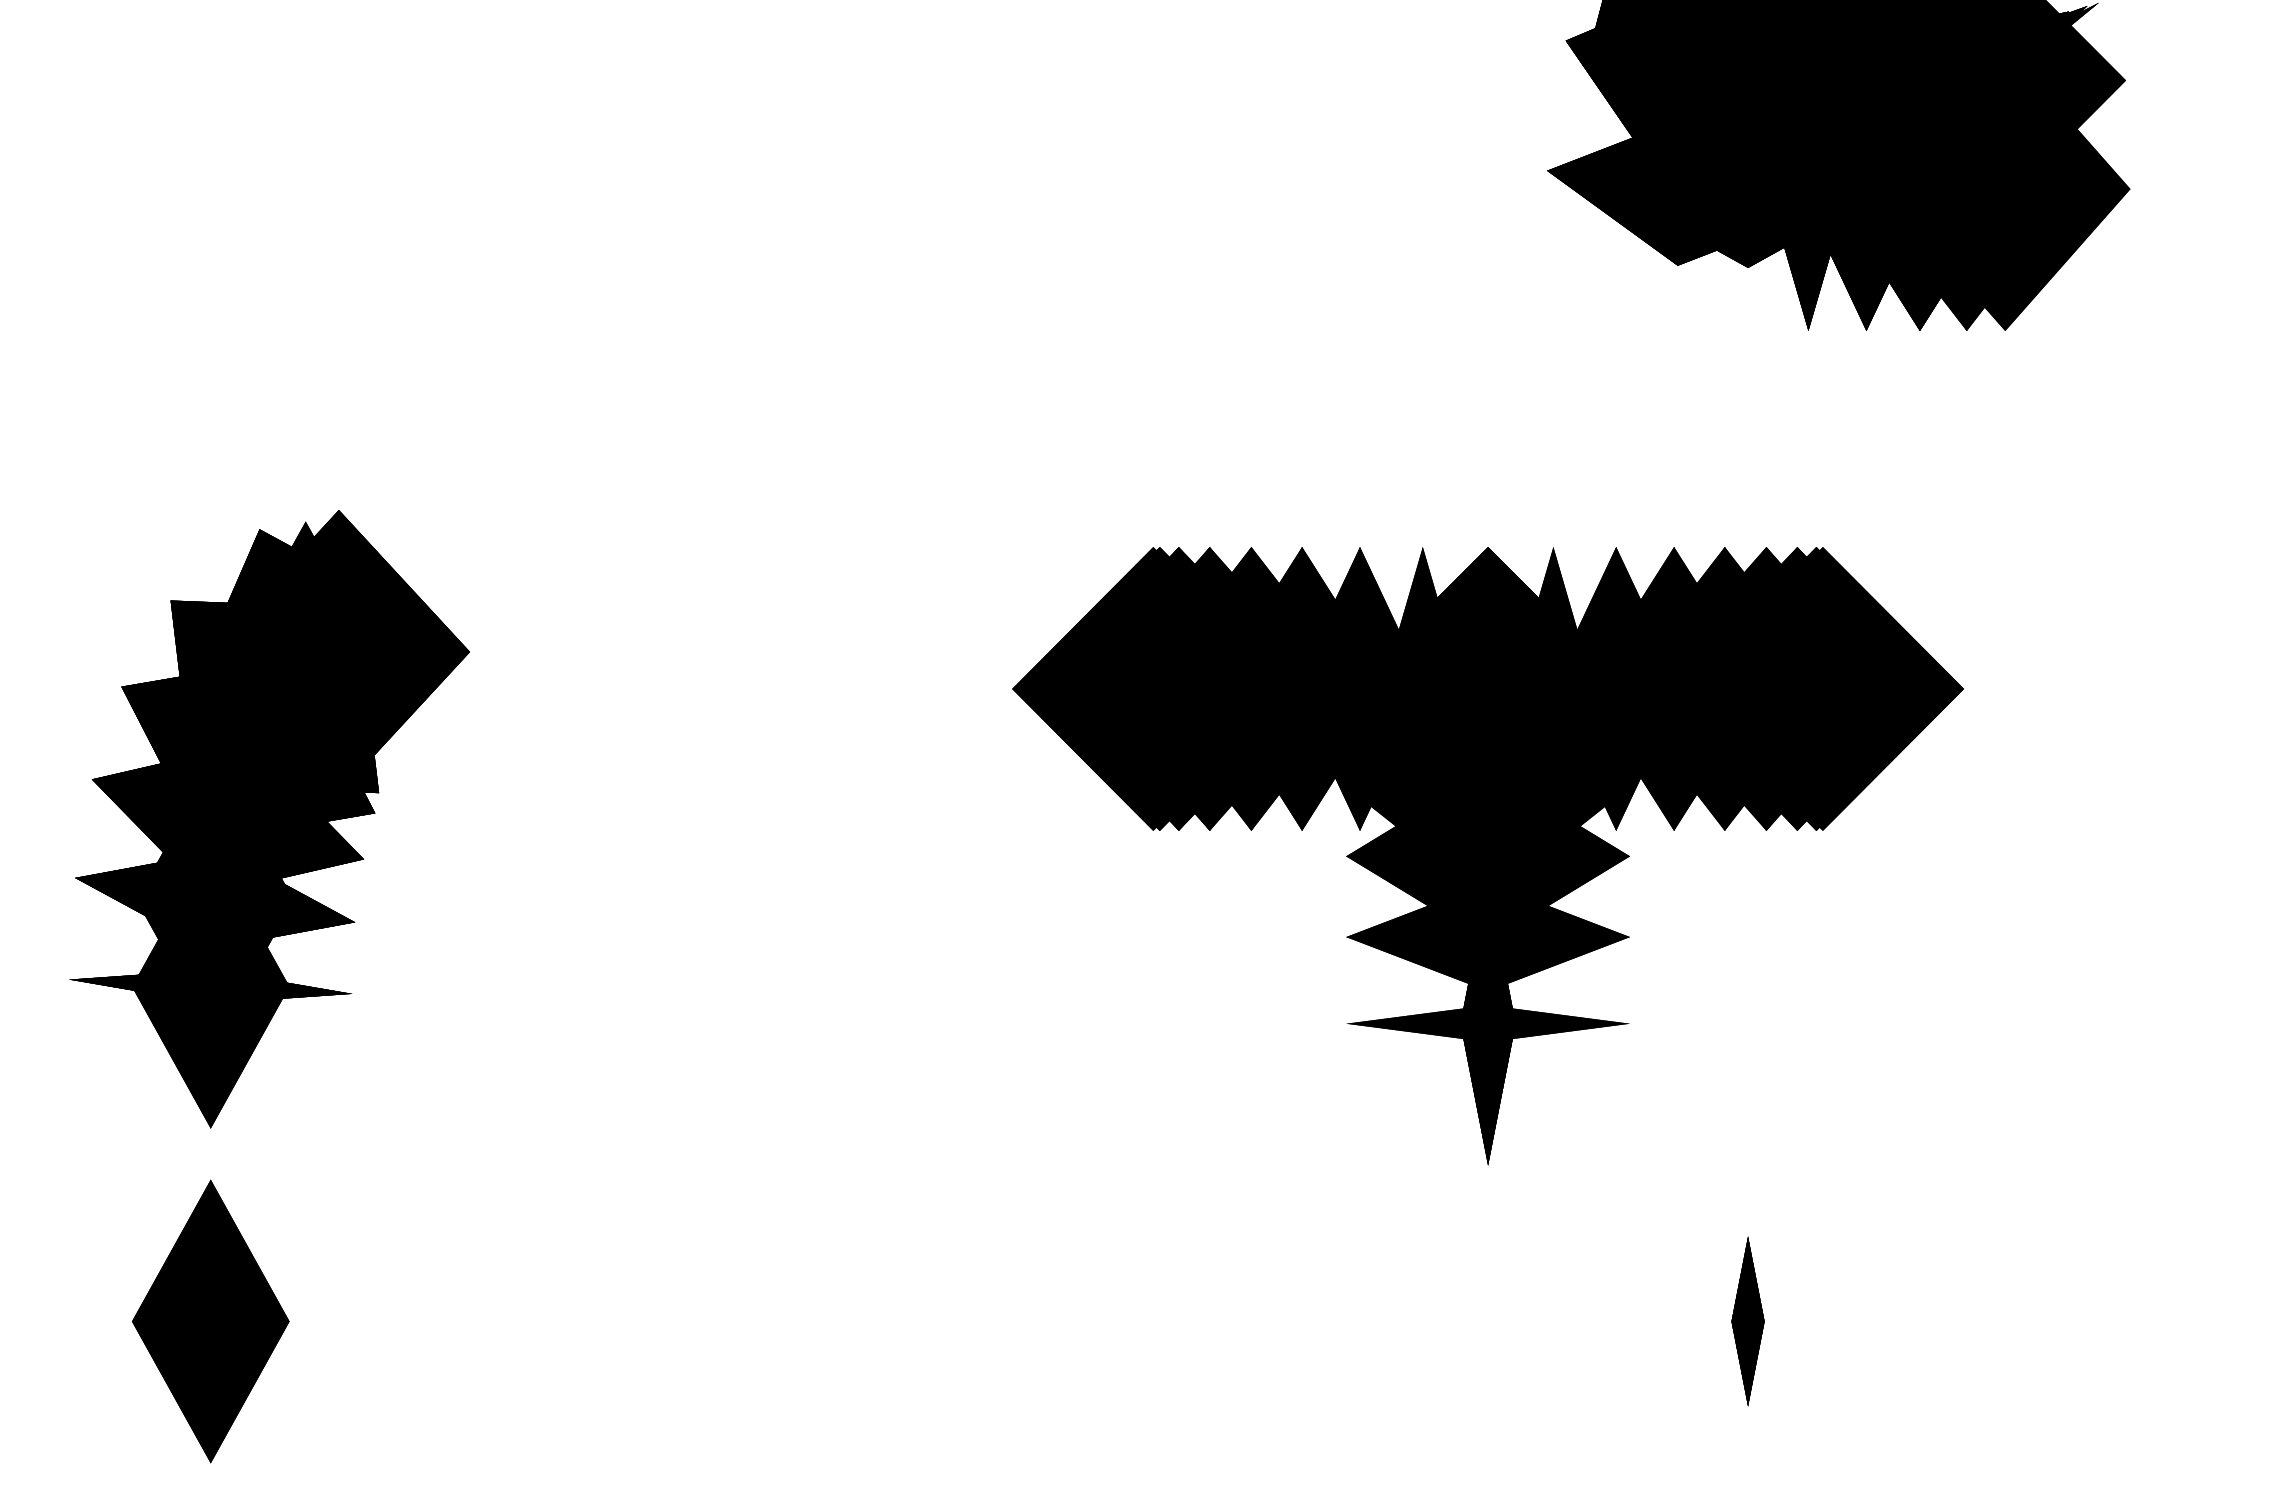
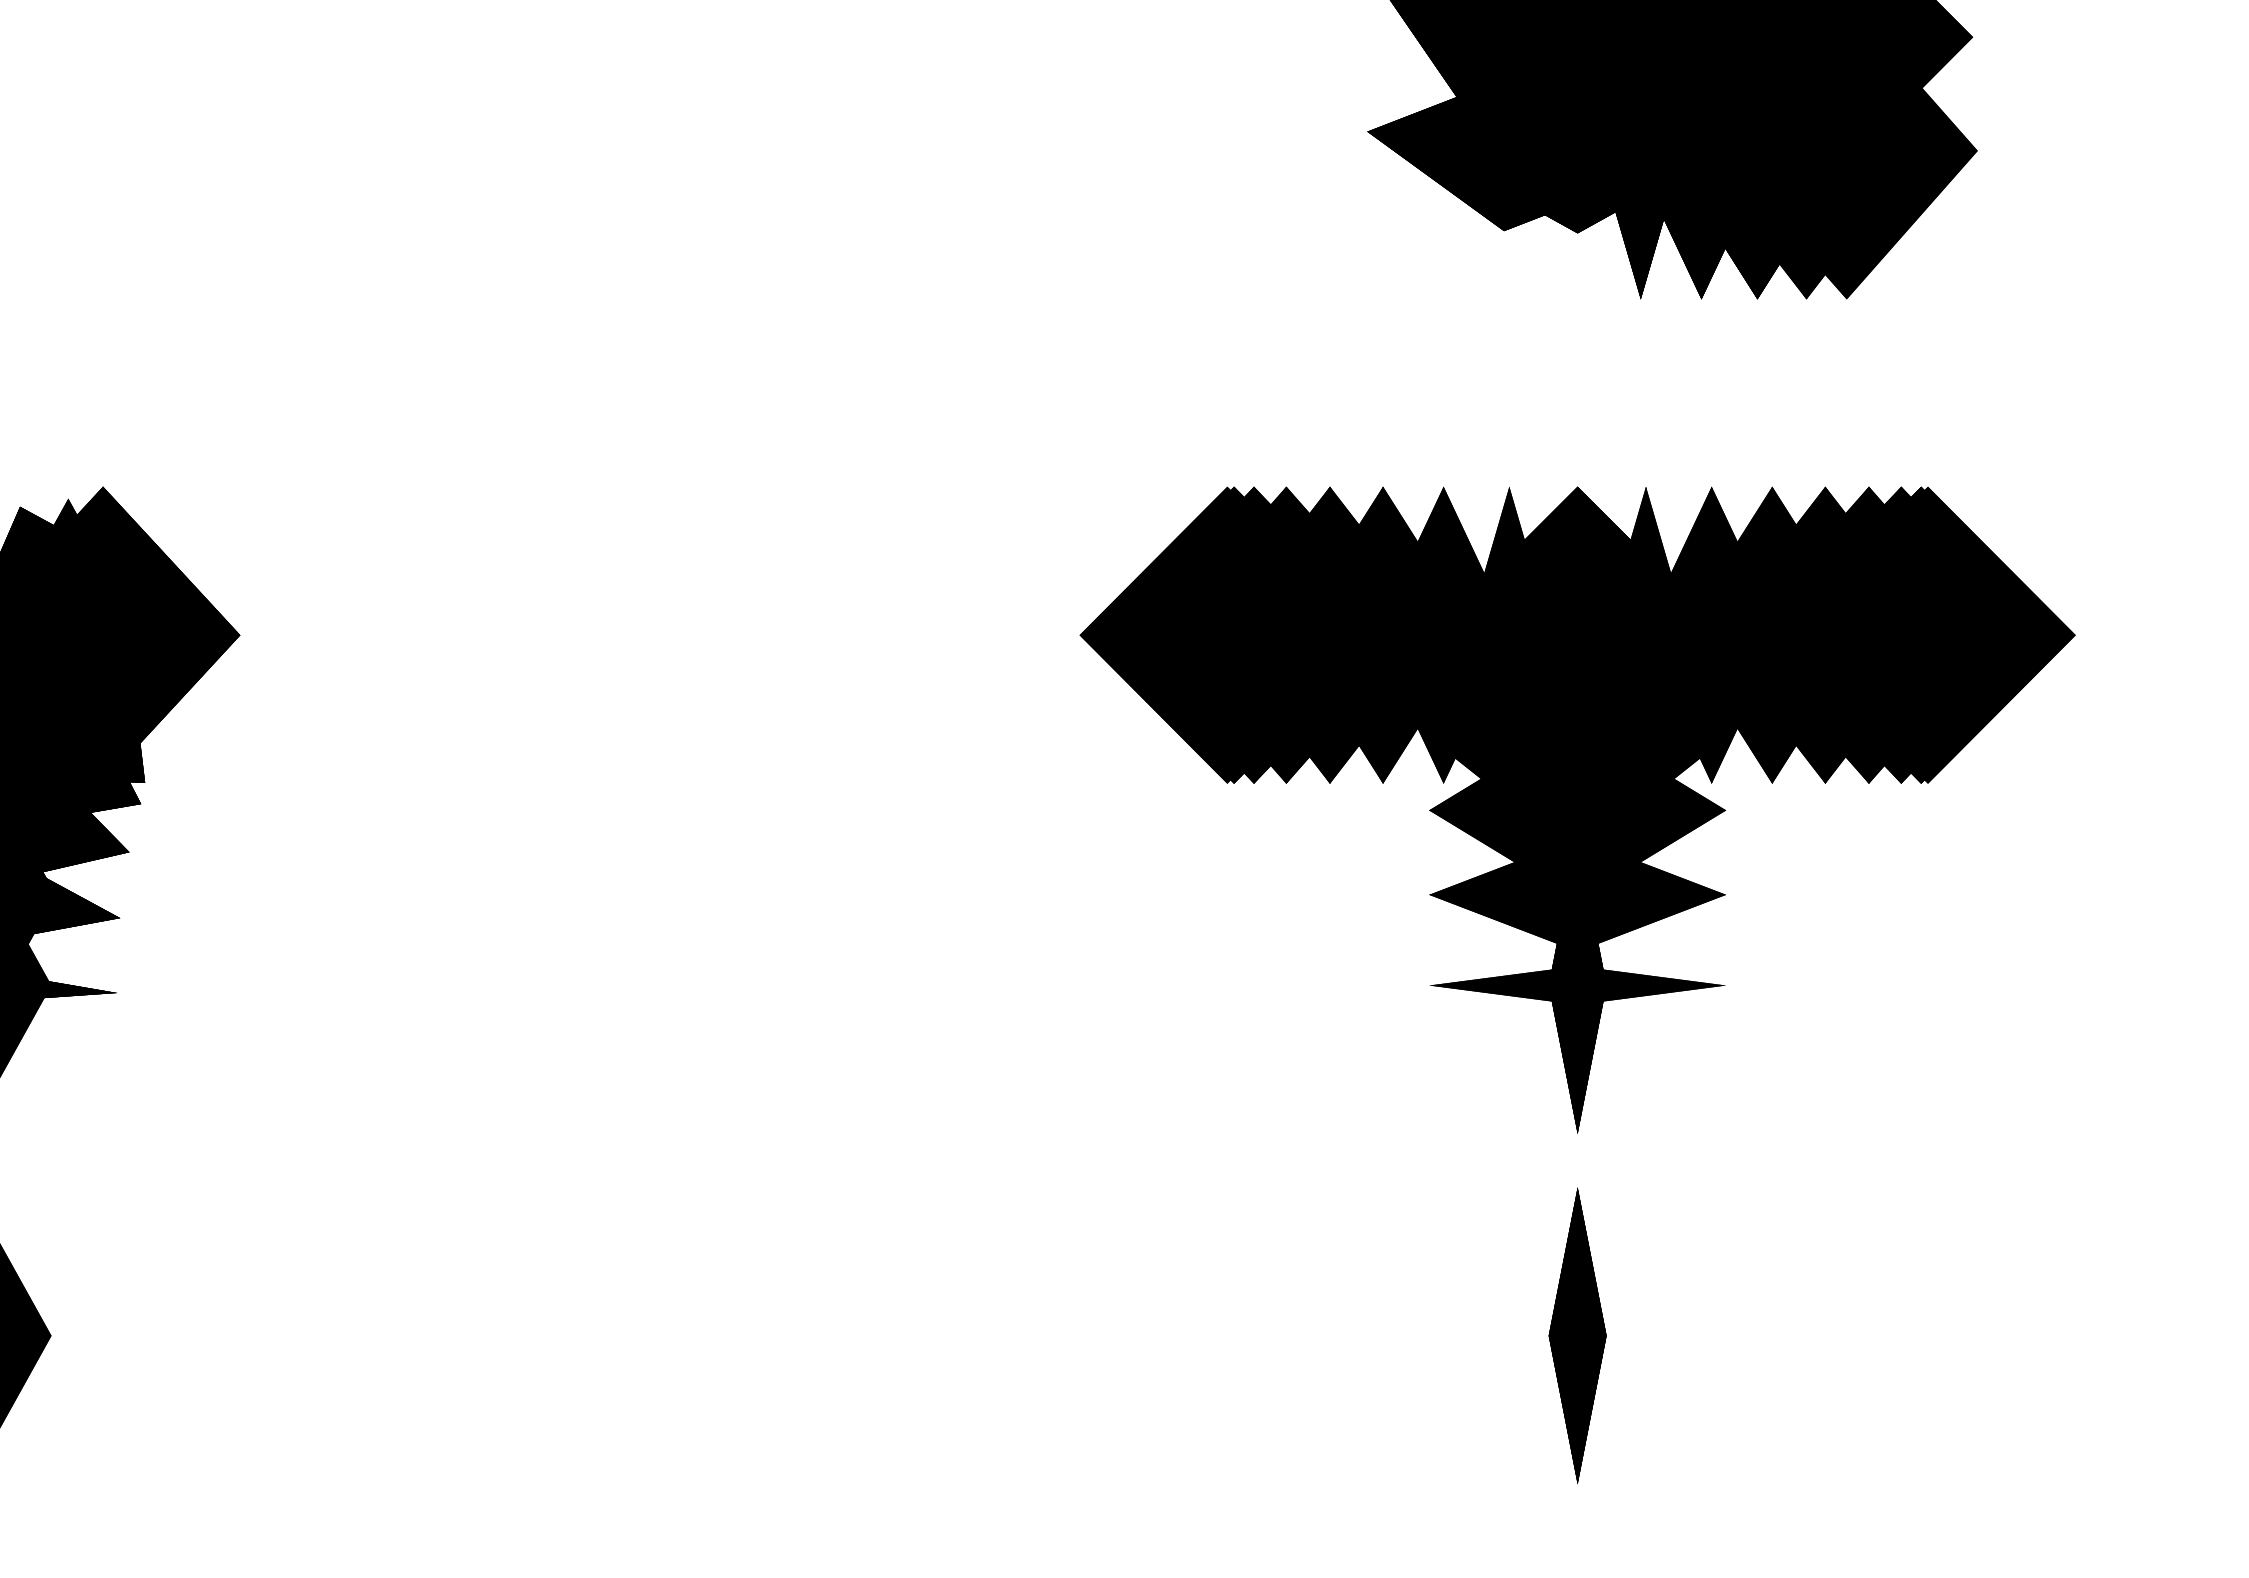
part: (1487, 856) -> (1577, 810), moved
part: (1747, 1321) -> (1577, 1335), size x1.67

